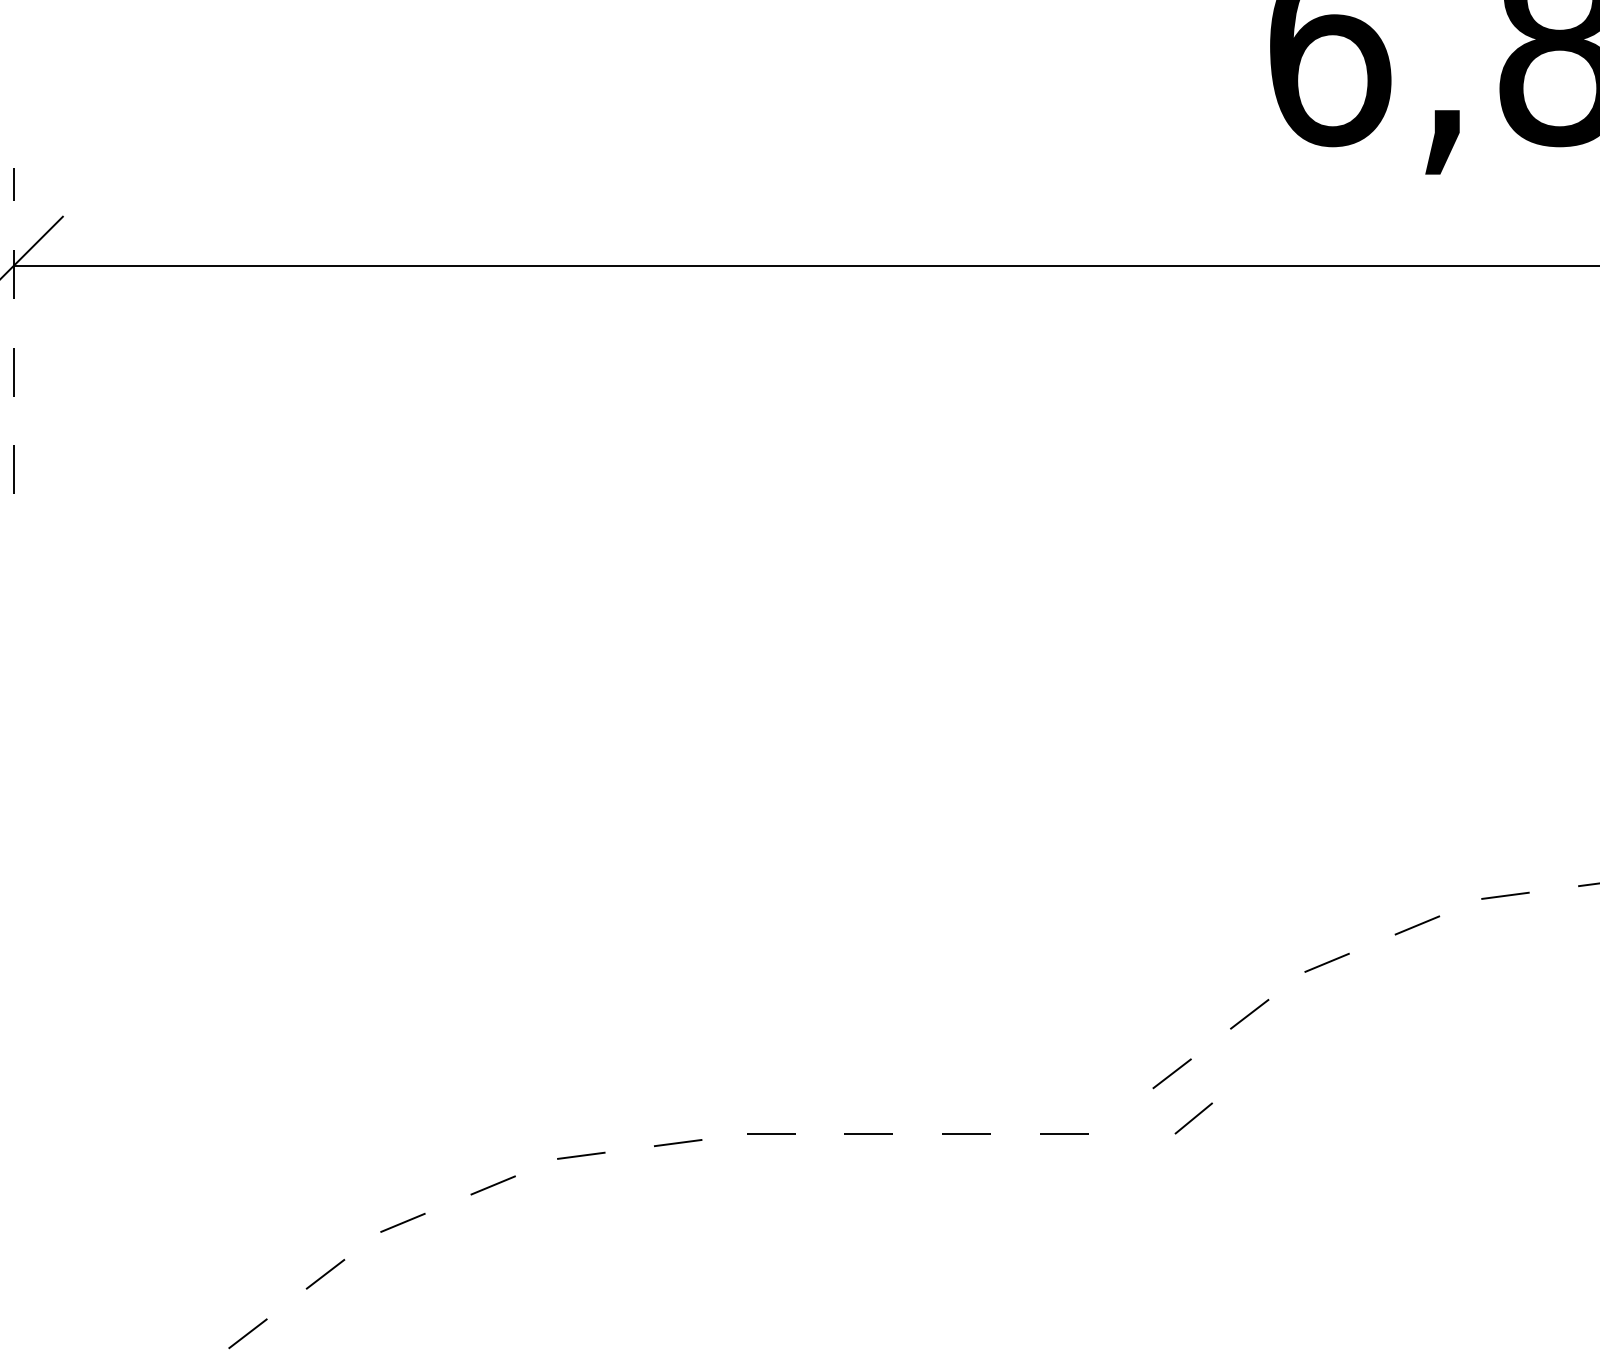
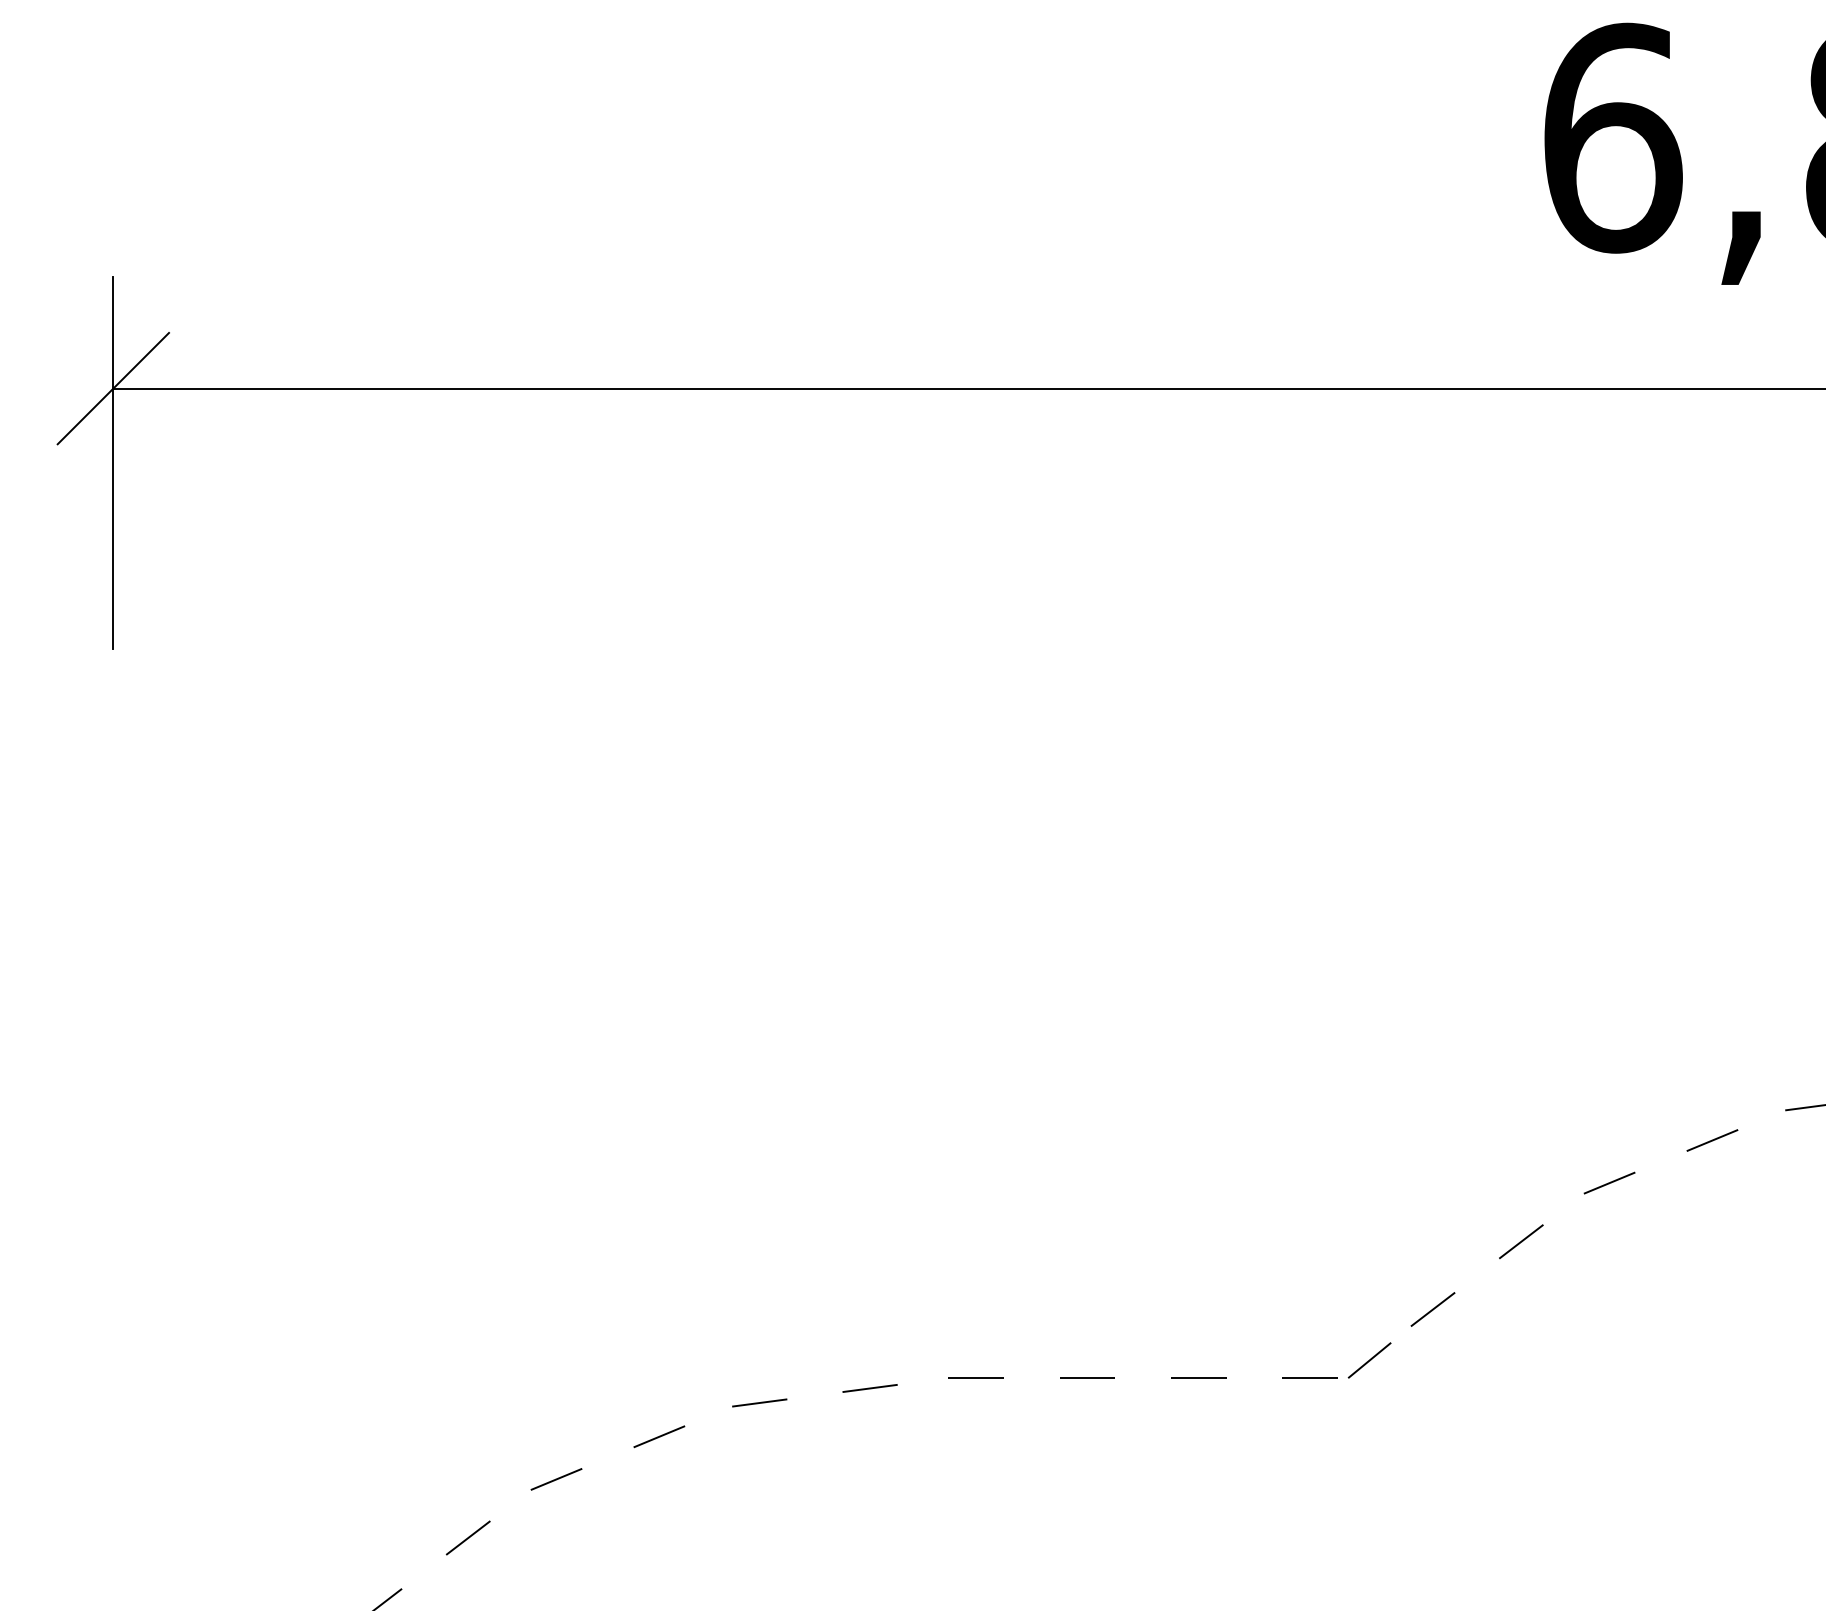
line: (14, 331) -> (113, 463), dashed -> solid
line: (1193, 1118) -> (1369, 1360), moved

